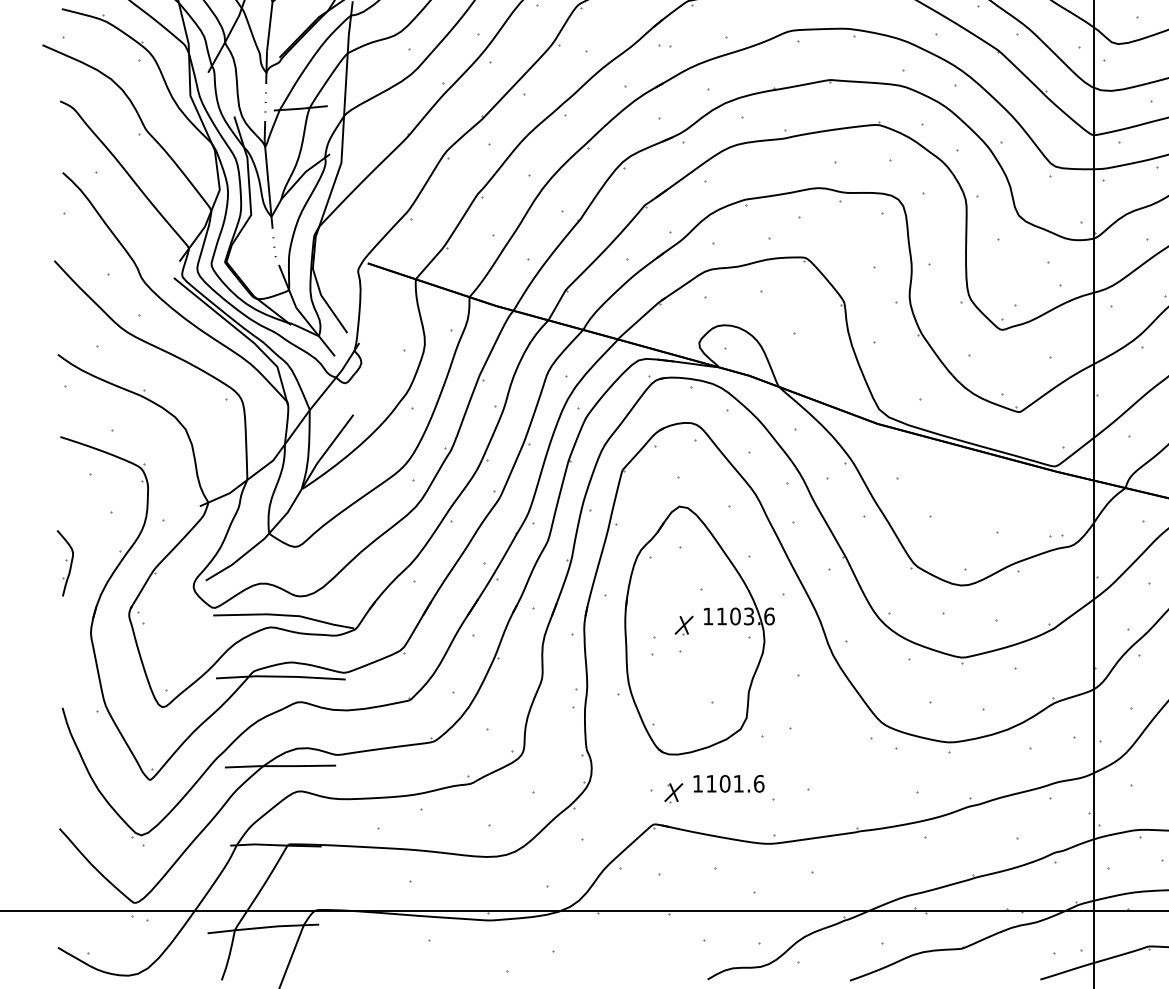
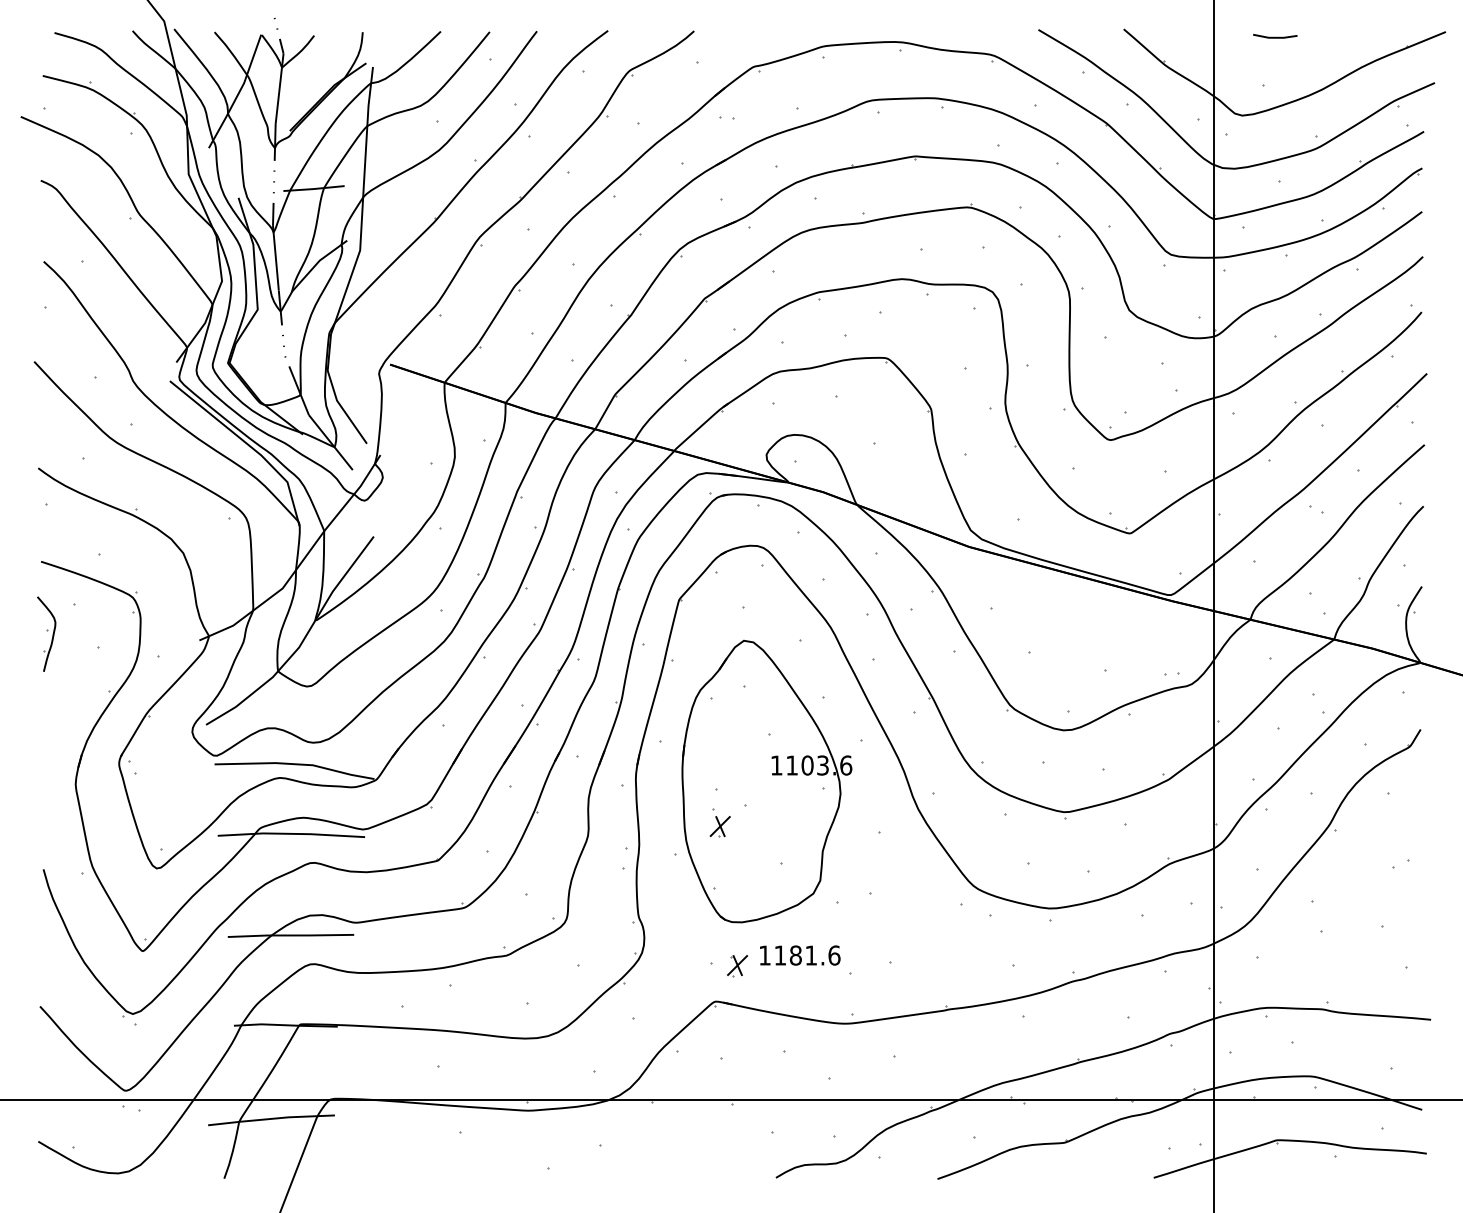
part: (65, 562) -> (46, 633), moved
part: (683, 625) -> (719, 826), moved
text: (724, 783) -> (795, 955), 1101.6 -> 1181.6

